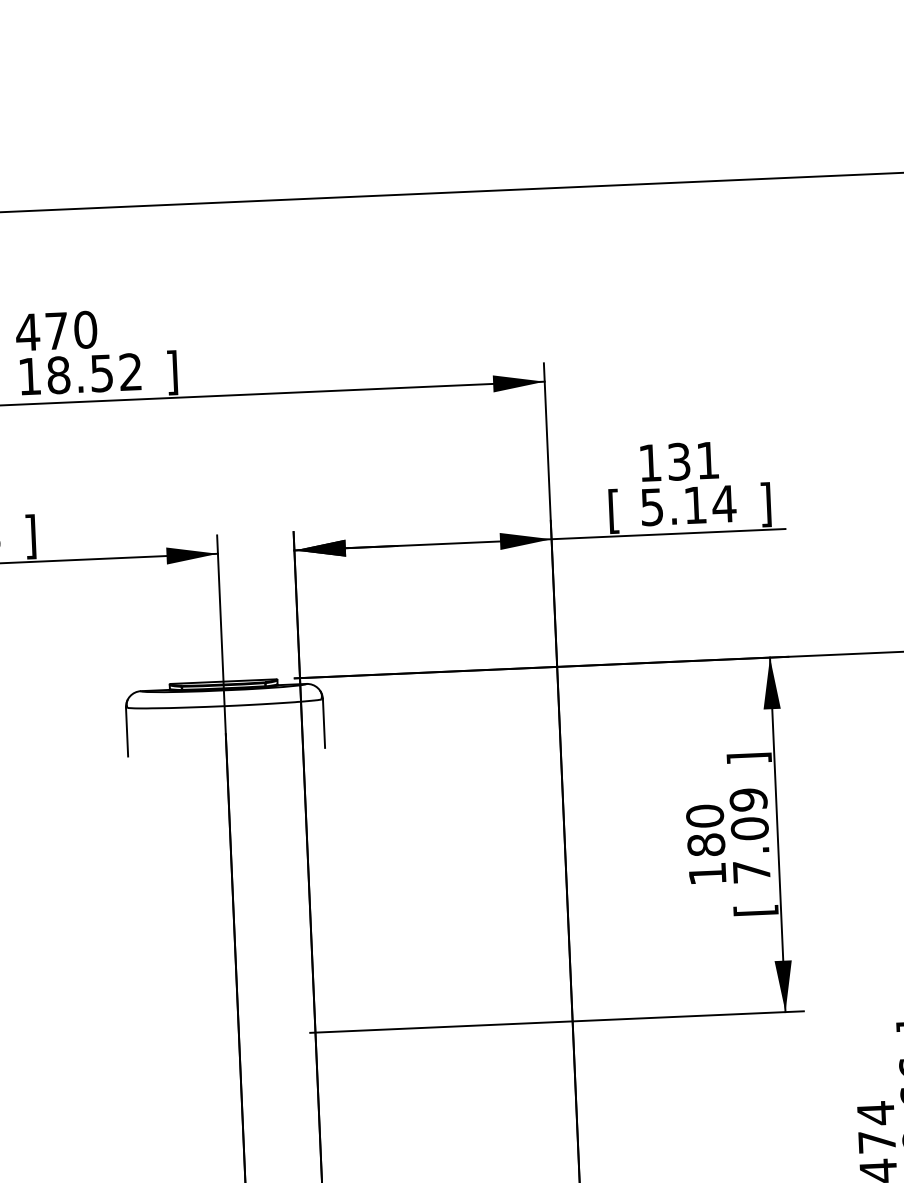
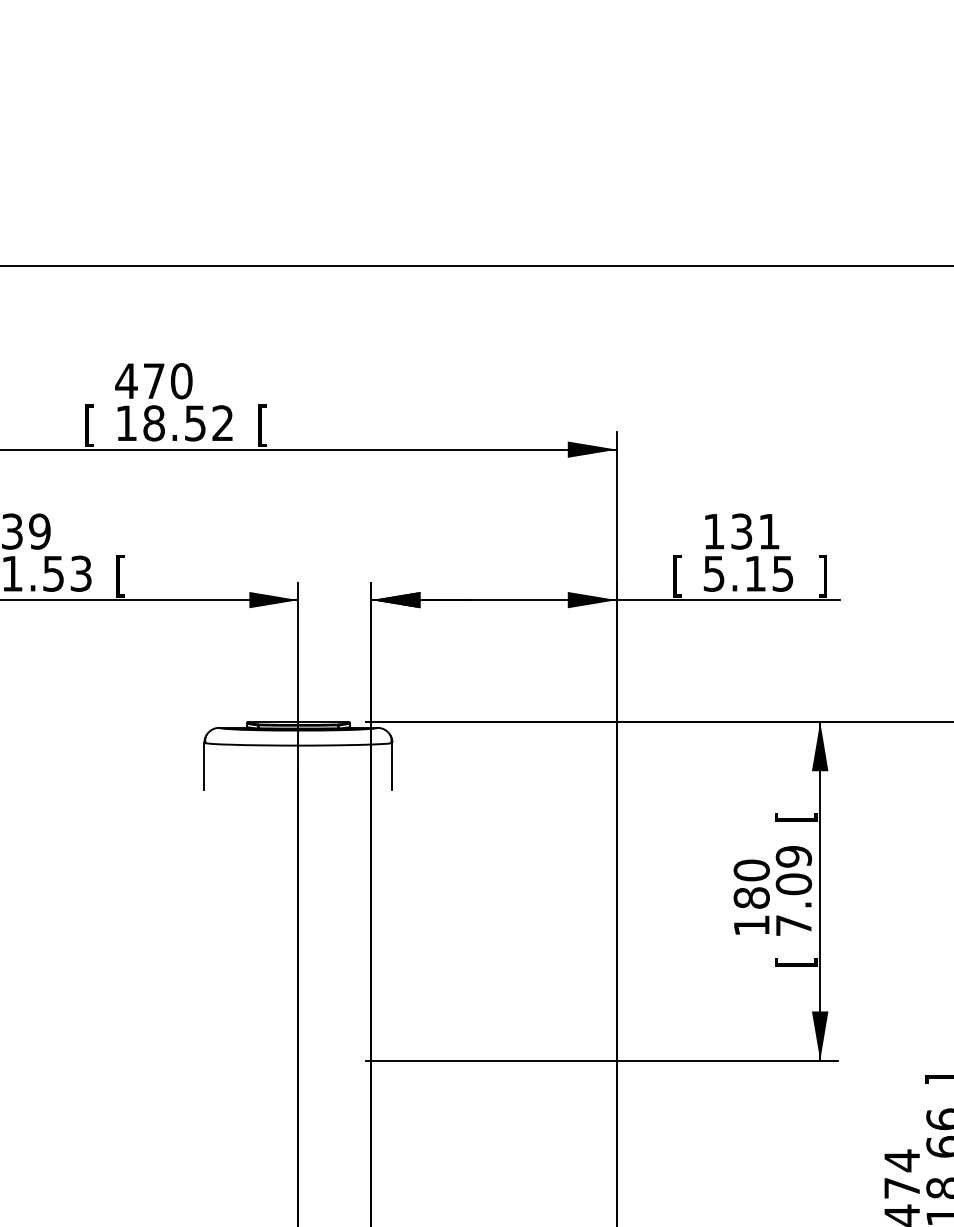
text: (172, 372) -> (262, 425), ] -> [
text: (723, 503) -> (782, 573), 5.14 -> 5.15
text: (30, 536) -> (120, 575), ] -> [
text: (748, 758) -> (795, 817), ] -> [

